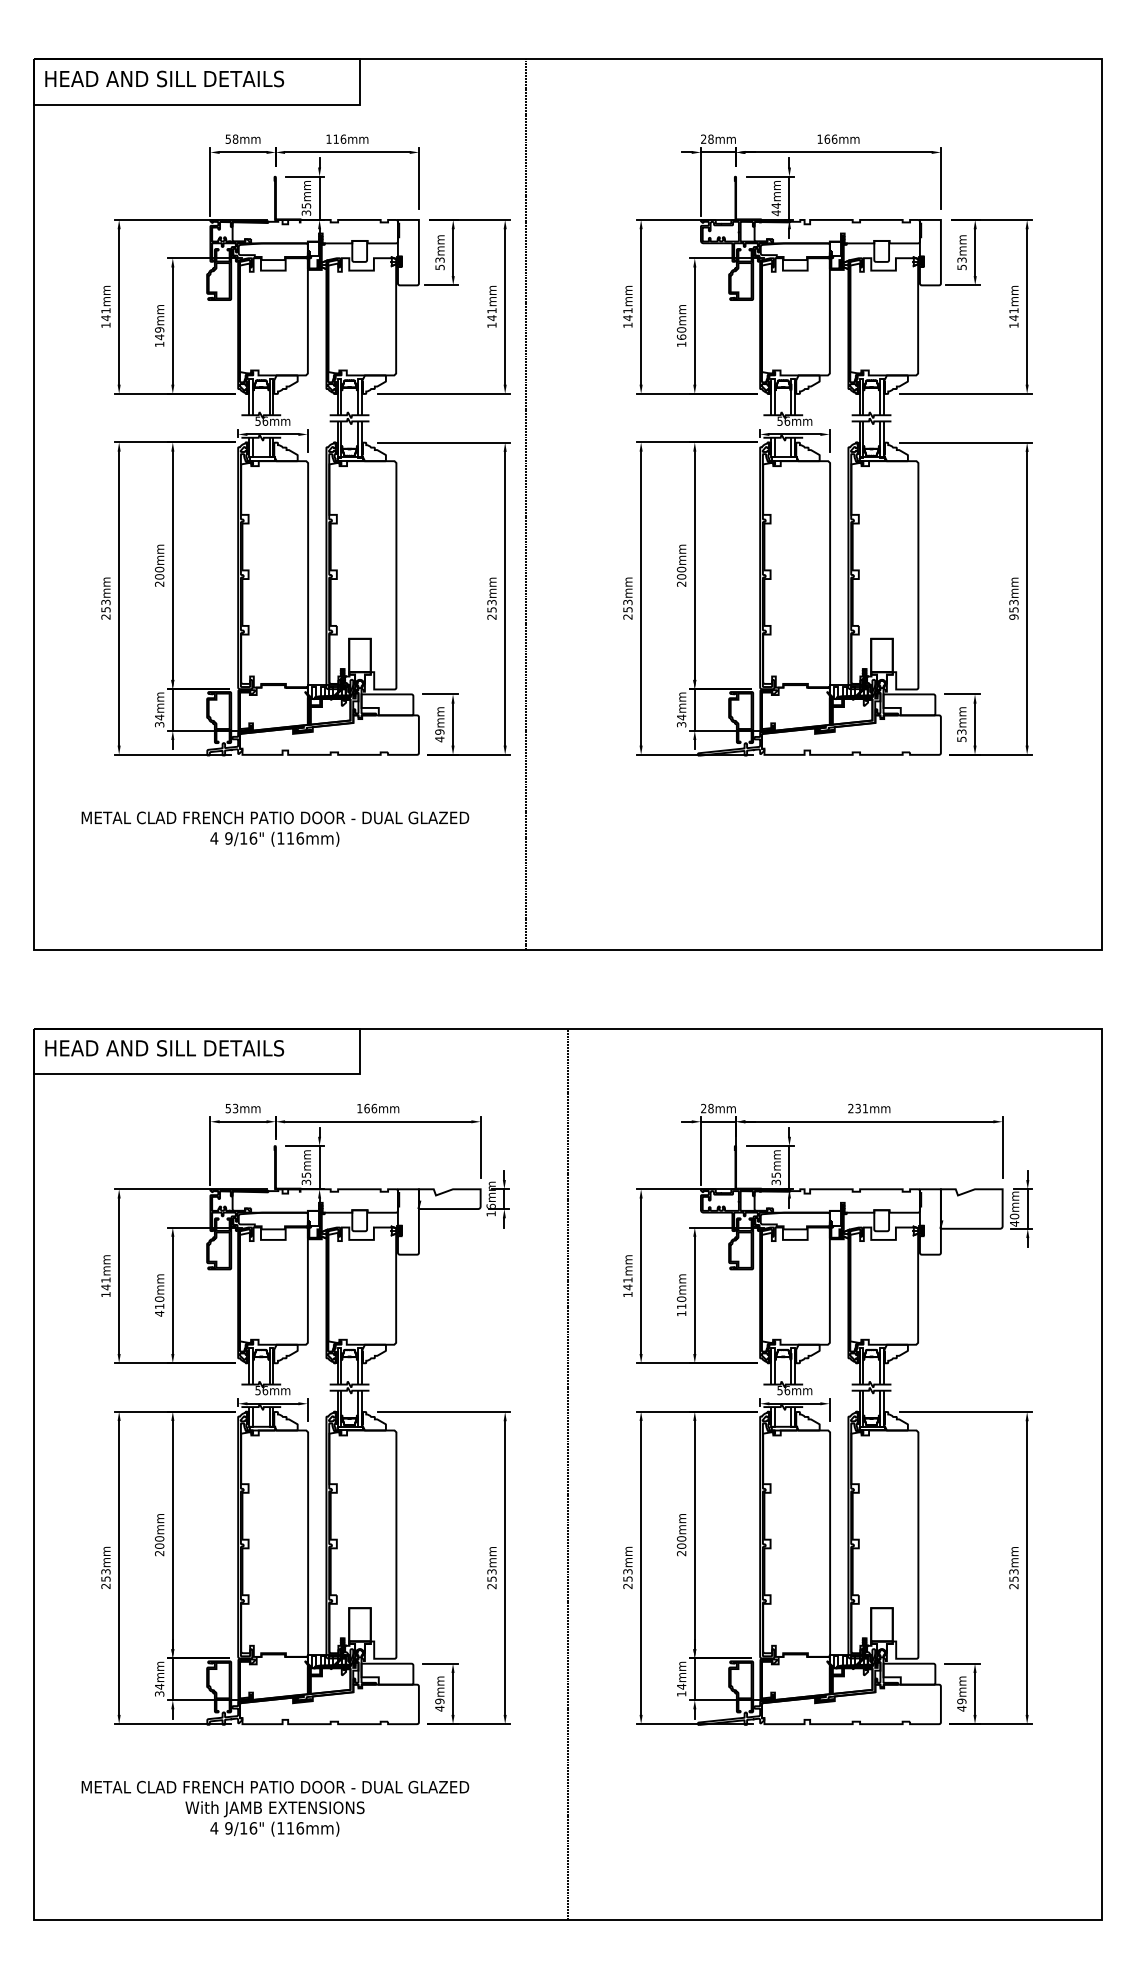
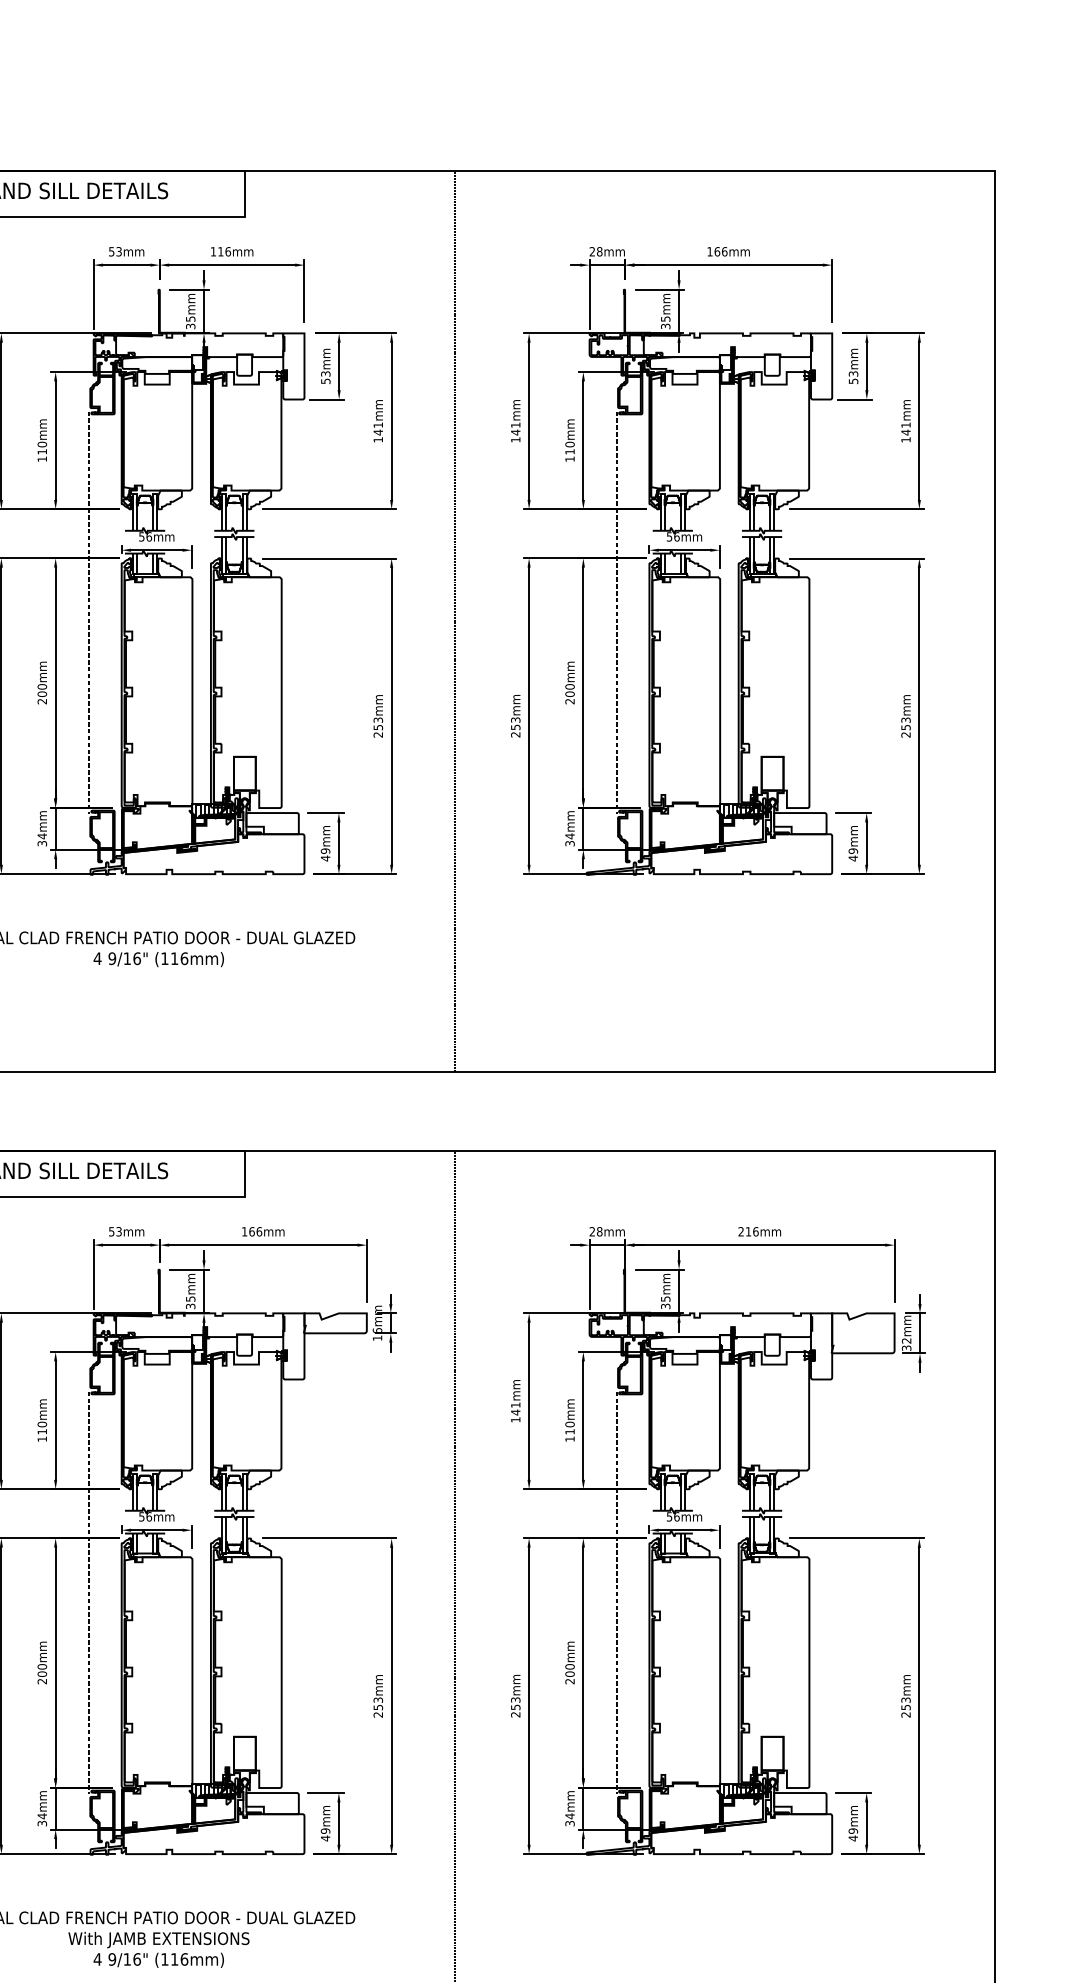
text: (235, 138) -> (119, 251), 58mm -> 53mm
text: (775, 209) -> (664, 322), 44mm -> 35mm
text: (159, 333) -> (42, 448), 149mm -> 110mm
text: (681, 336) -> (569, 451), 160mm -> 110mm
line: (206, 495) -> (89, 611), added
line: (728, 495) -> (617, 611), added
line: (526, 504) -> (455, 621), moved
text: (1013, 616) -> (905, 734), 953mm -> 253mm
text: (961, 735) -> (852, 854), 53mm -> 49mm
text: (861, 1108) -> (751, 1231), 231mm -> 216mm
text: (1014, 1219) -> (906, 1343), 40mm -> 32mm
text: (159, 1313) -> (42, 1438), 410mm -> 110mm
line: (206, 1464) -> (89, 1591), added
line: (728, 1464) -> (617, 1591), added
text: (681, 1693) -> (569, 1823), 14mm -> 34mm

